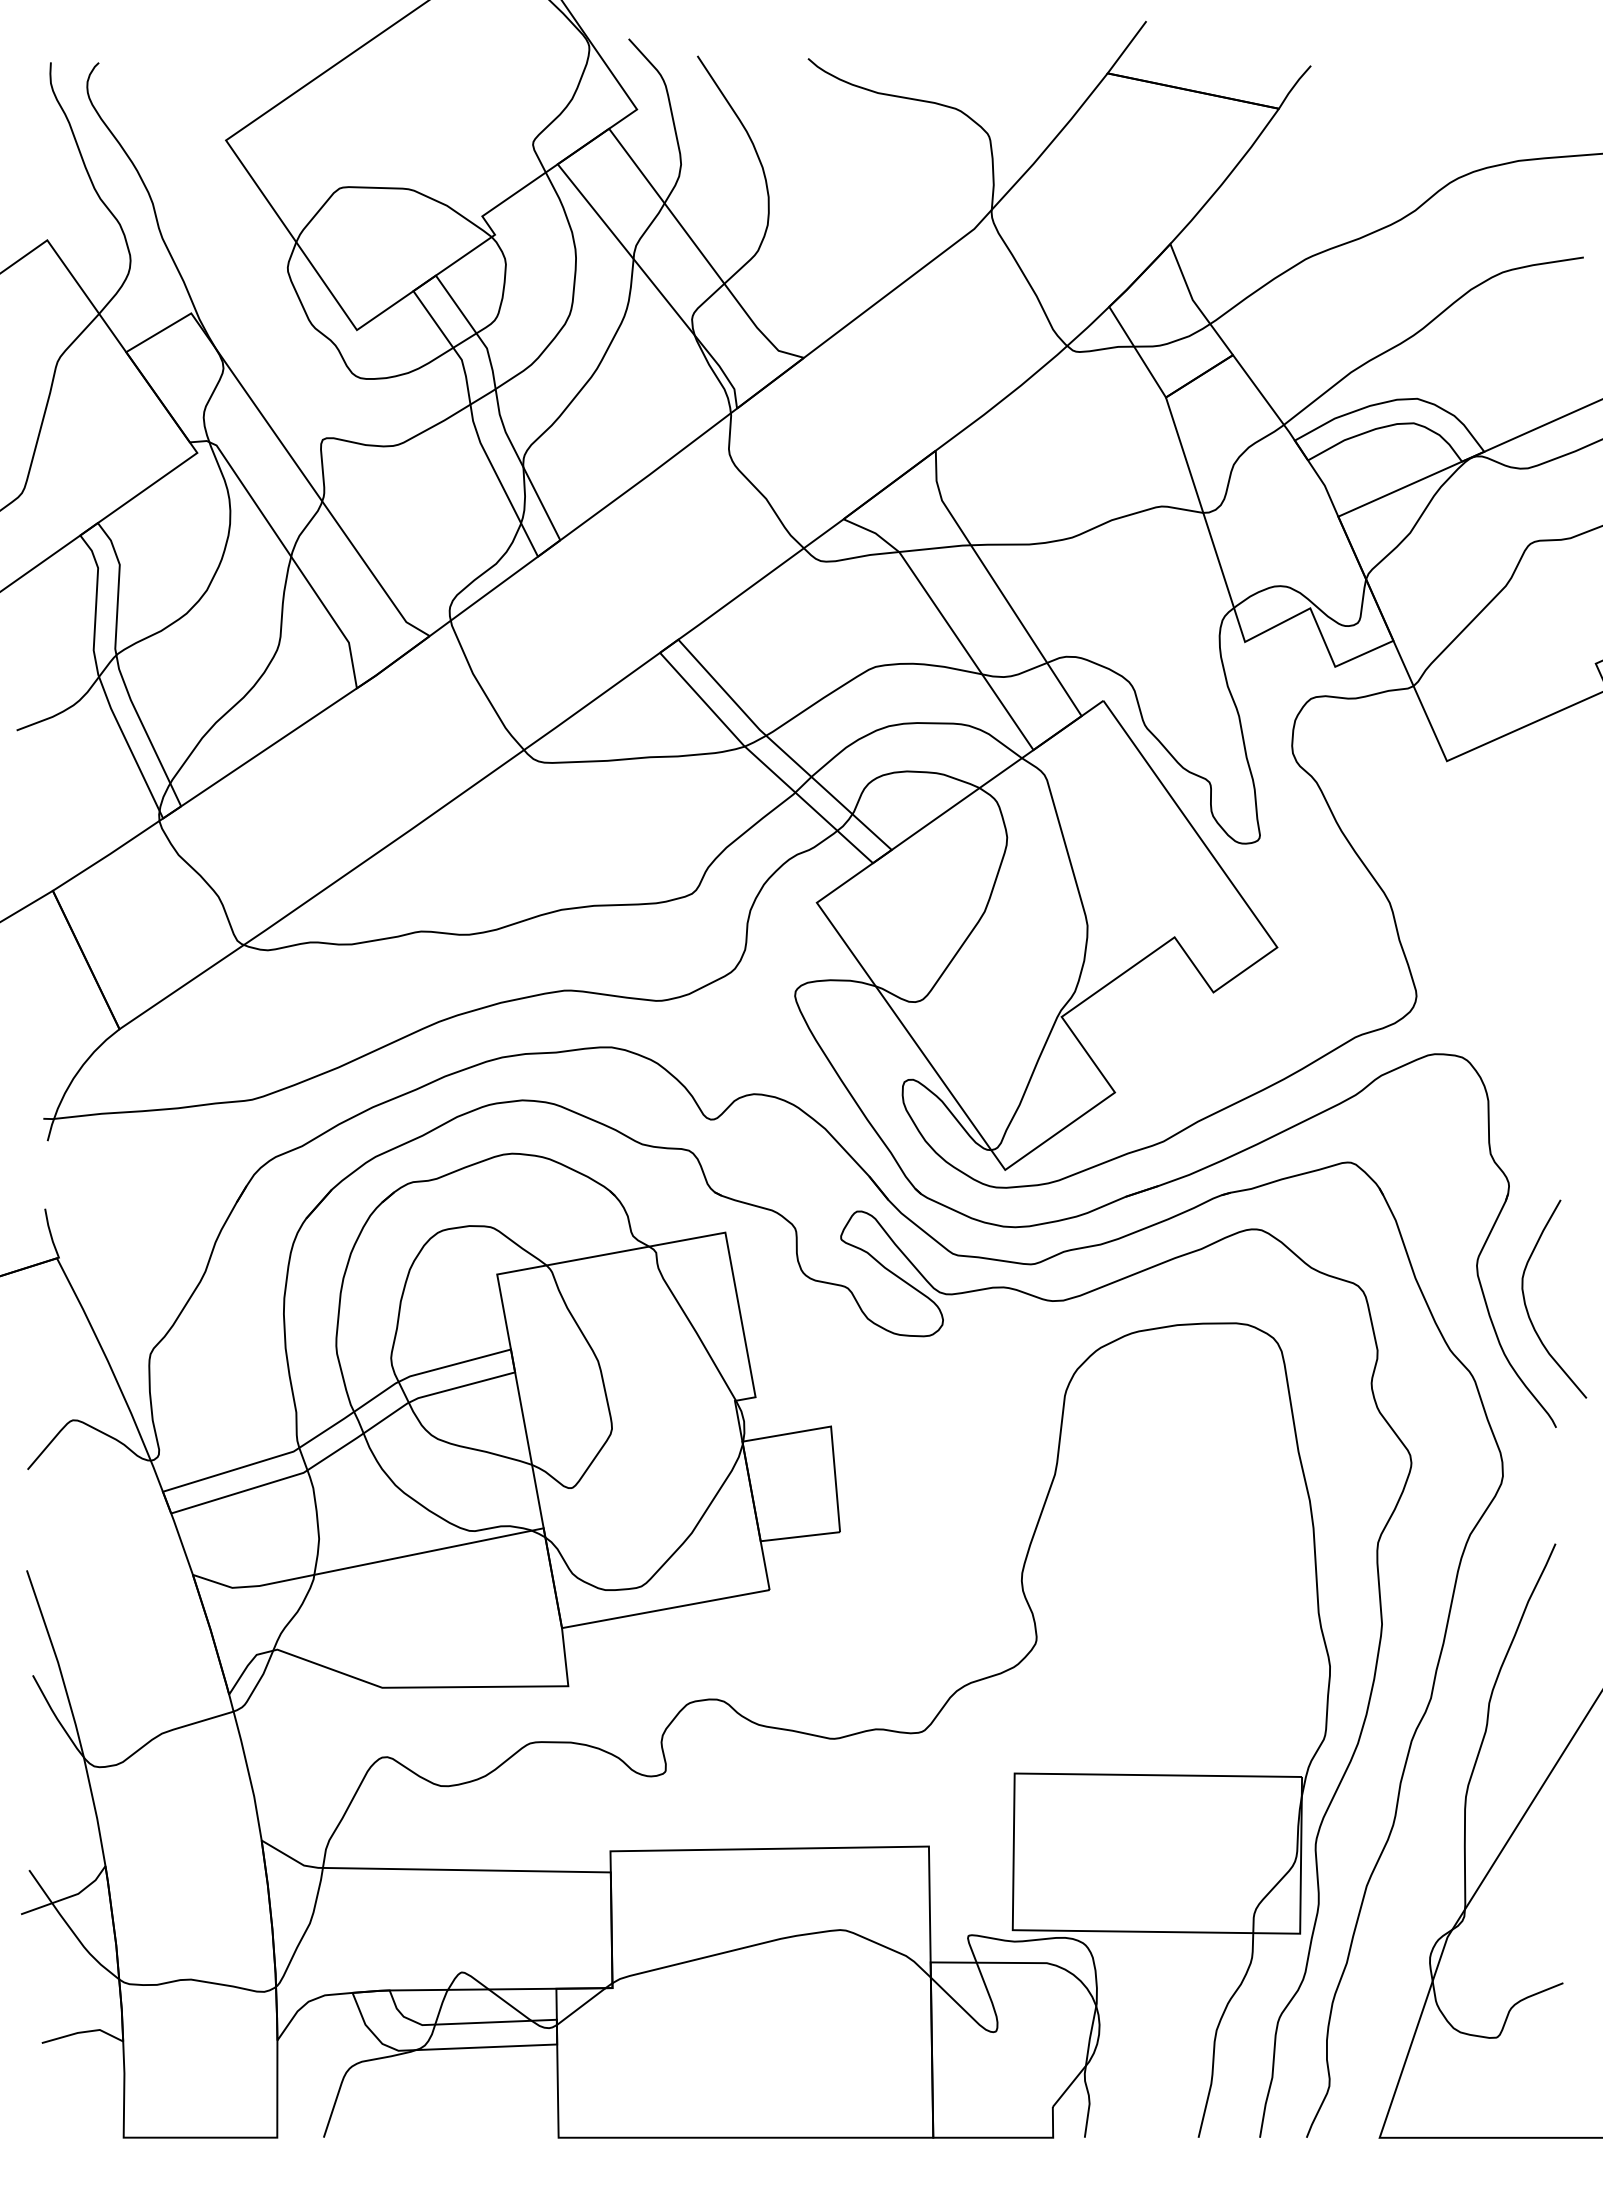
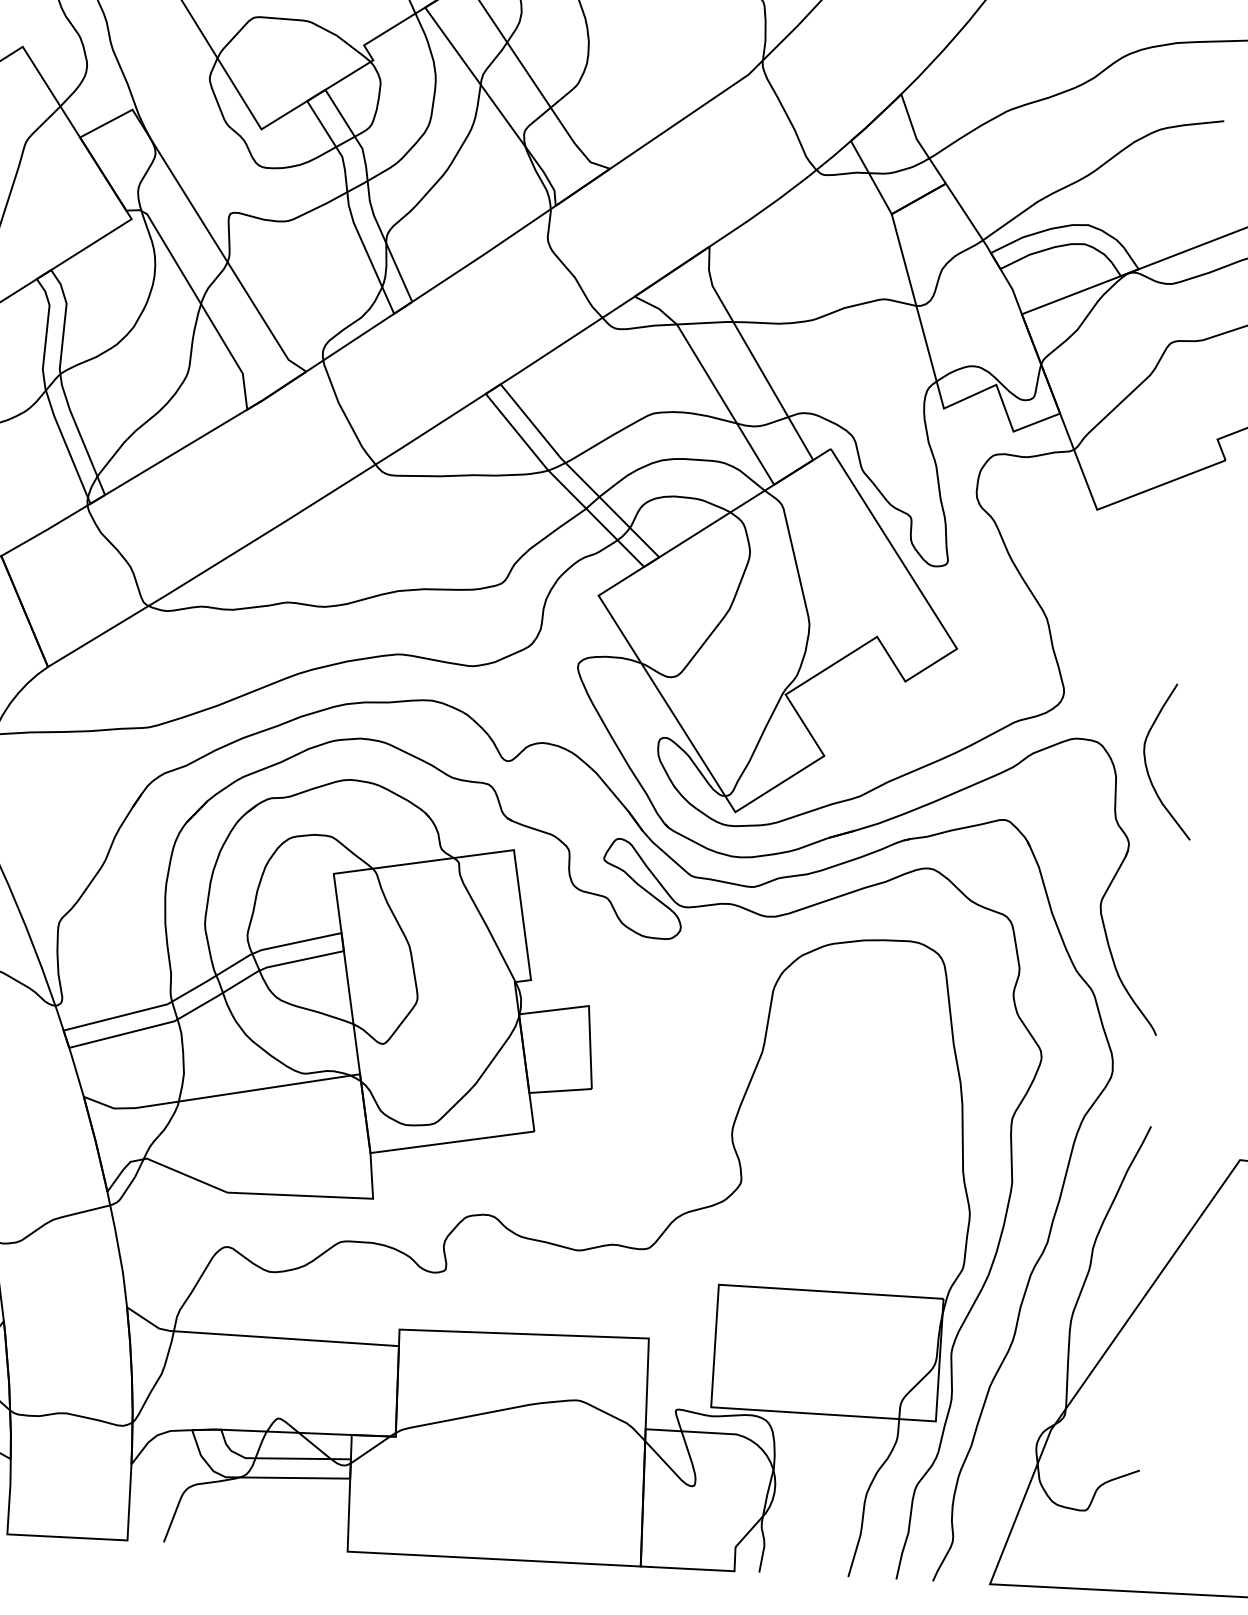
curve: (1526, 1304) -> (1146, 764), moved

